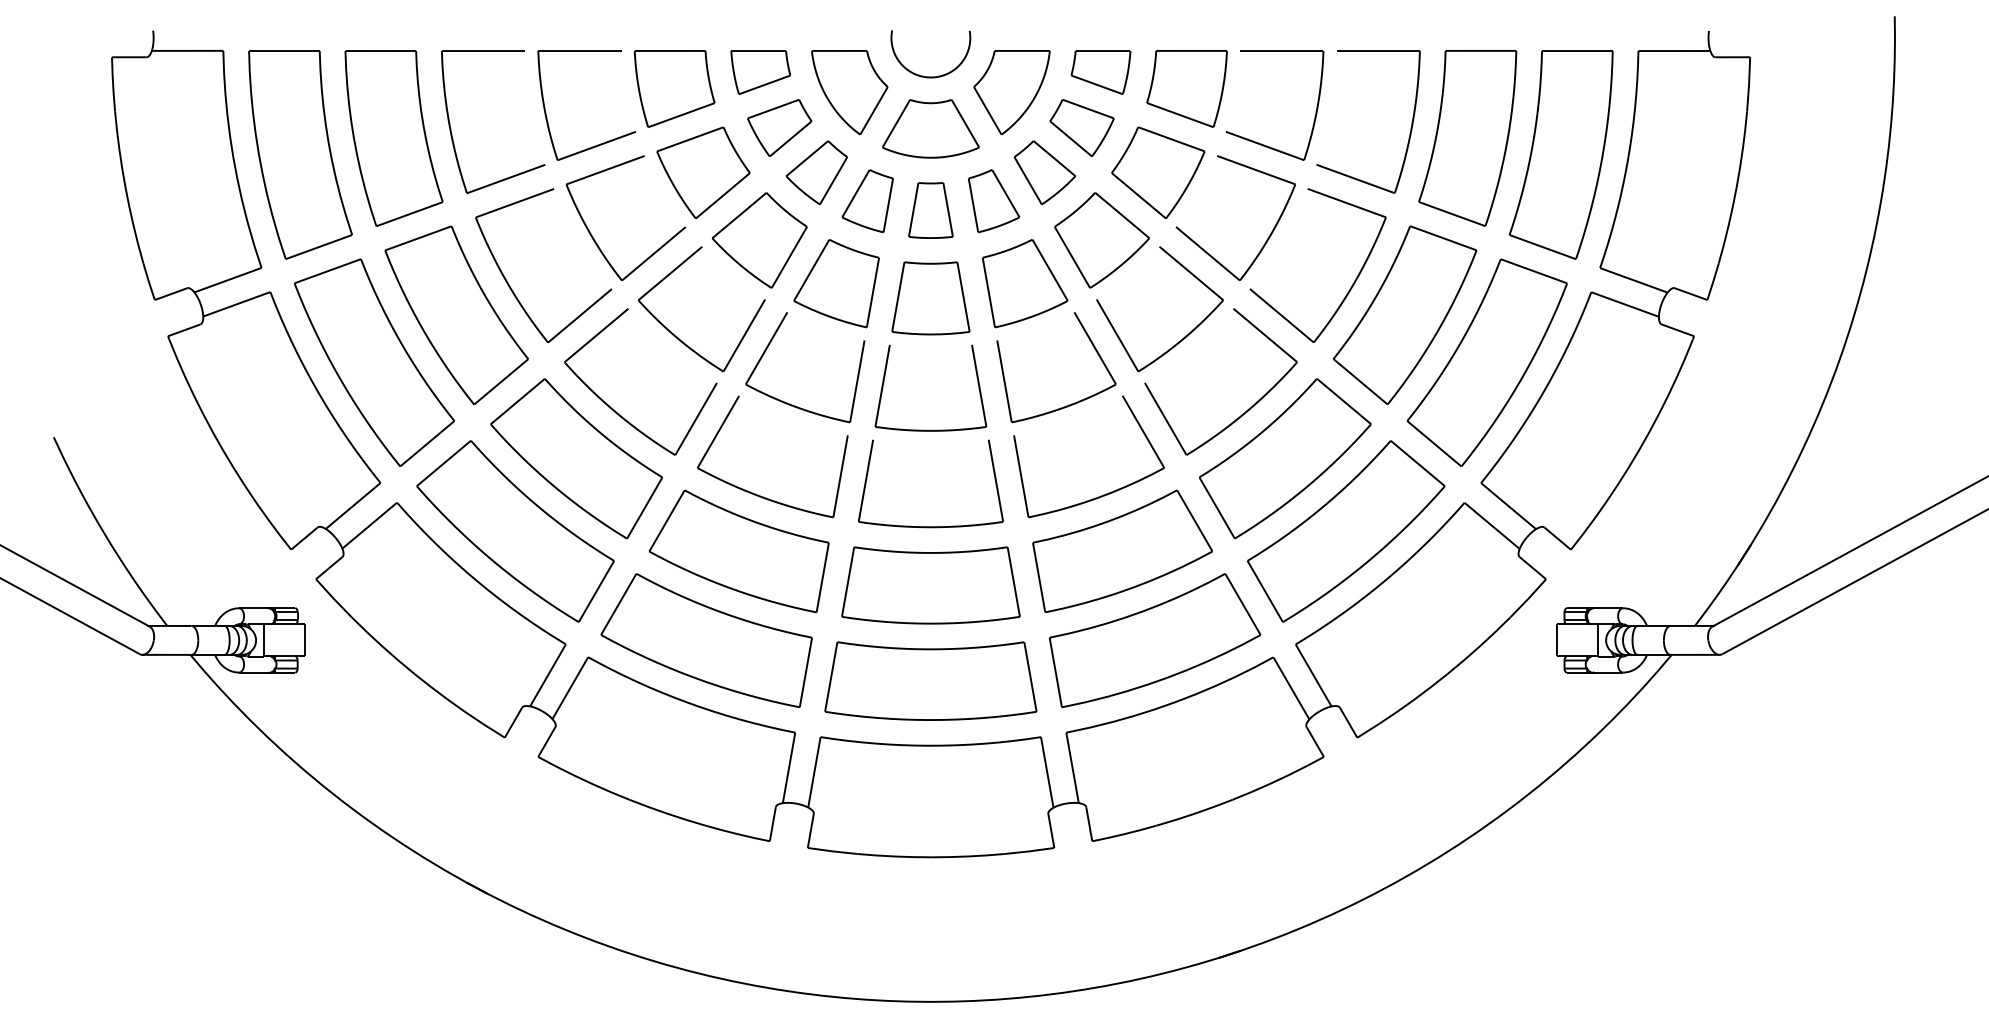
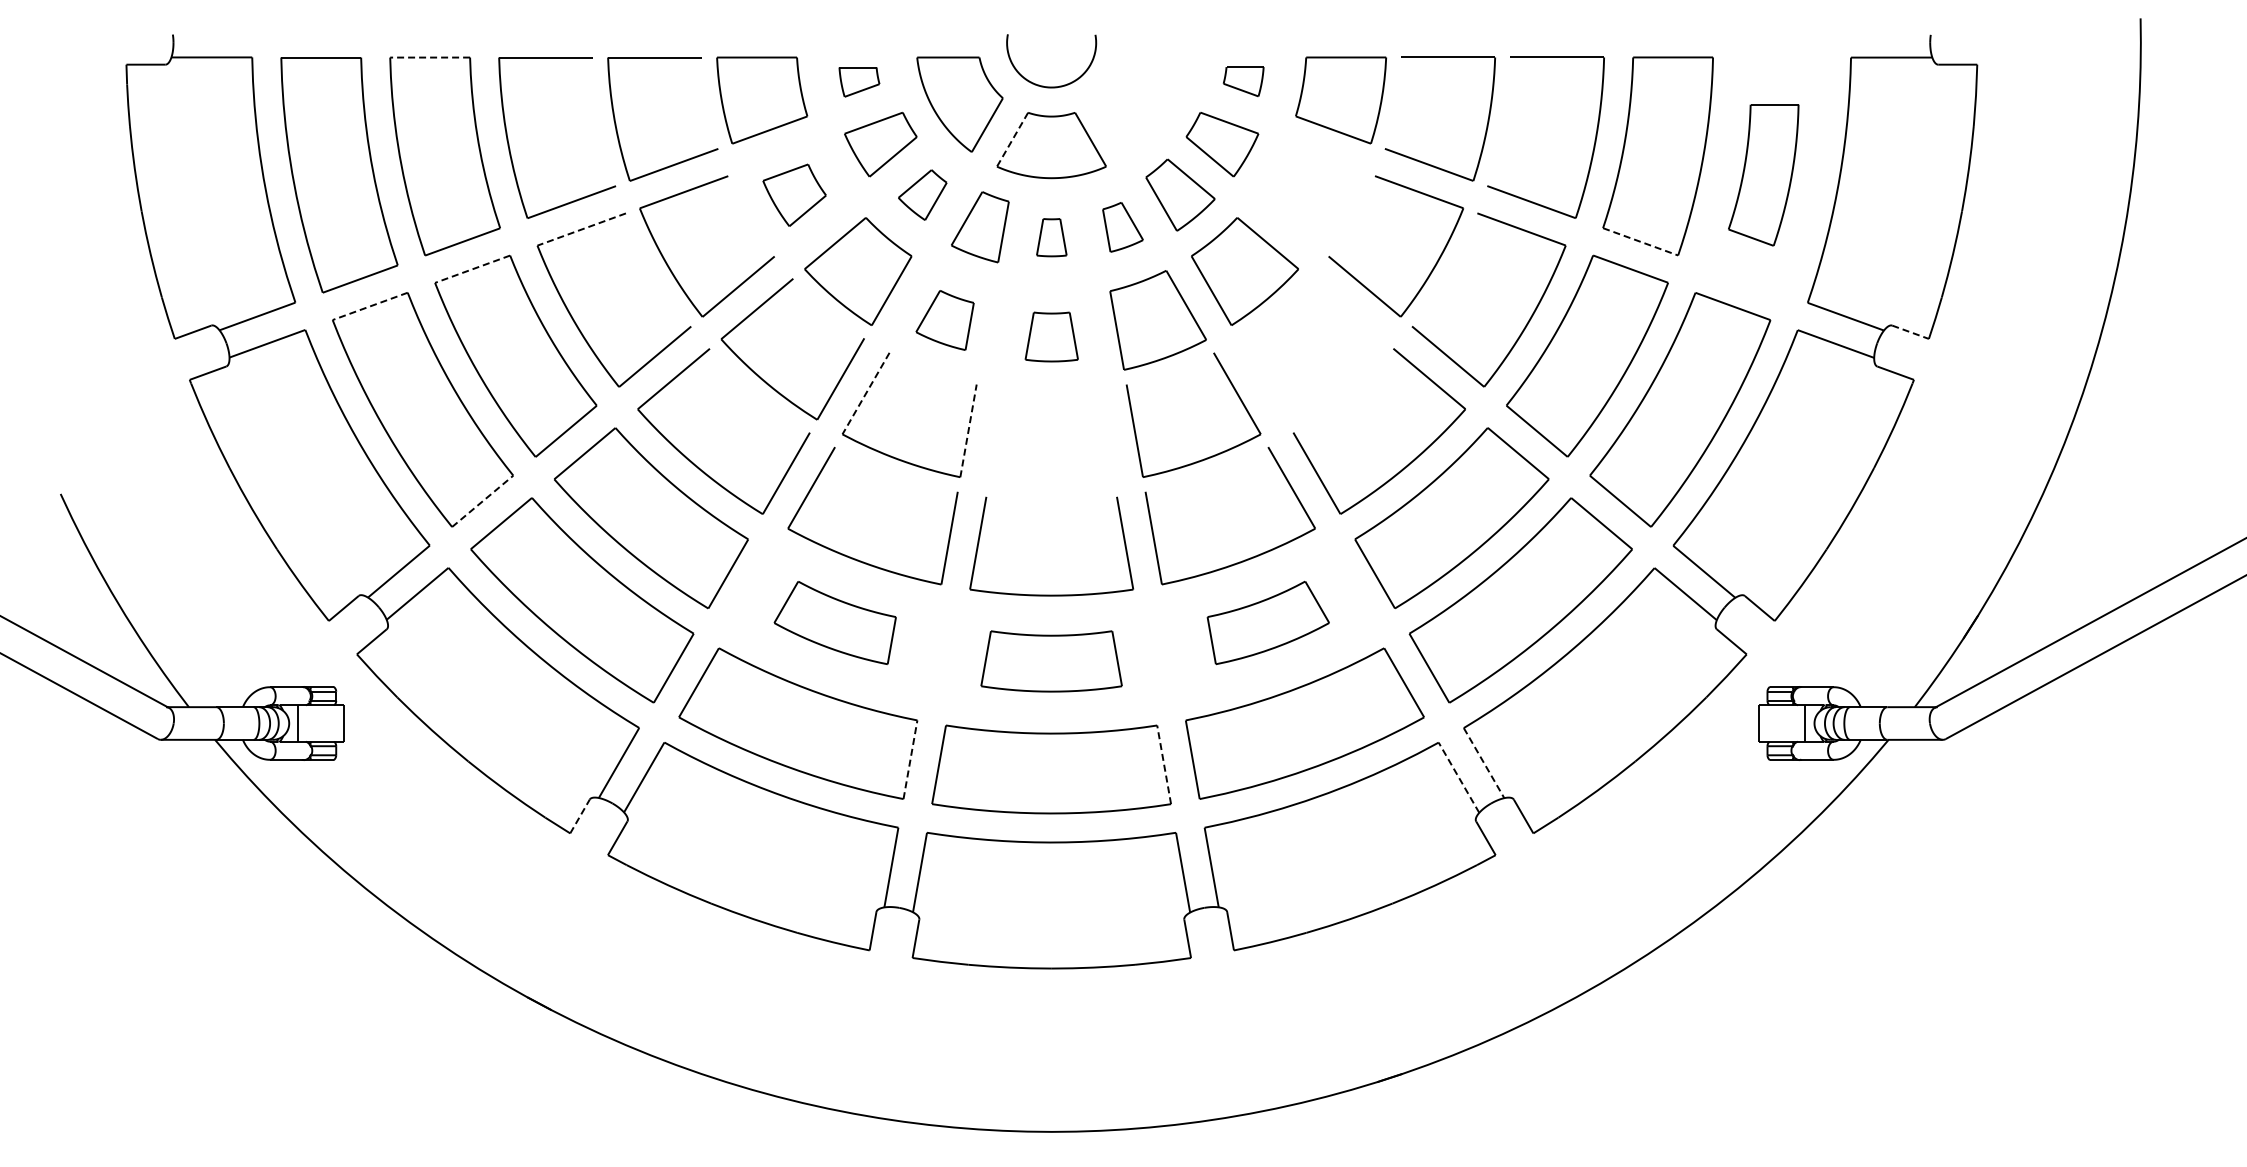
line: (381, 50) -> (430, 57), solid -> dashed
part: (1100, 72) -> (1243, 81), size x0.6
part: (760, 73) -> (859, 82), size x0.6
part: (1011, 92) -> (1142, 104), removed
line: (896, 124) -> (1012, 140), solid -> dashed
part: (1560, 155) -> (1763, 175), size x0.6
part: (816, 172) -> (922, 194), size x0.7
part: (703, 173) -> (794, 195), size x0.6
part: (1158, 173) -> (1308, 195), removed
part: (993, 201) -> (1122, 227), size x0.7
line: (514, 203) -> (581, 229), solid -> dashed
part: (930, 210) -> (1051, 237), size x0.6
line: (1452, 213) -> (1640, 241), solid -> dashed
line: (418, 238) -> (472, 269), solid -> dashed
line: (328, 271) -> (370, 306), solid -> dashed
part: (836, 283) -> (944, 320), size x0.6
line: (1691, 294) -> (1911, 332), solid -> dashed
part: (930, 297) -> (1051, 336), size x0.6
part: (1182, 338) -> (1335, 382), removed
line: (766, 349) -> (865, 394), solid -> dashed
line: (857, 381) -> (968, 430), solid -> dashed
part: (930, 429) -> (1051, 485), removed
line: (427, 443) -> (482, 501), solid -> dashed
part: (739, 551) -> (835, 622), size x0.6
part: (1122, 551) -> (1268, 622), size x0.6
part: (930, 585) -> (1051, 661), size x0.7
line: (805, 672) -> (910, 759), solid -> dashed
line: (1314, 675) -> (1484, 763), solid -> dashed
line: (1030, 676) -> (1164, 764), solid -> dashed
line: (1291, 688) -> (1458, 777), solid -> dashed
line: (513, 722) -> (580, 816), solid -> dashed

